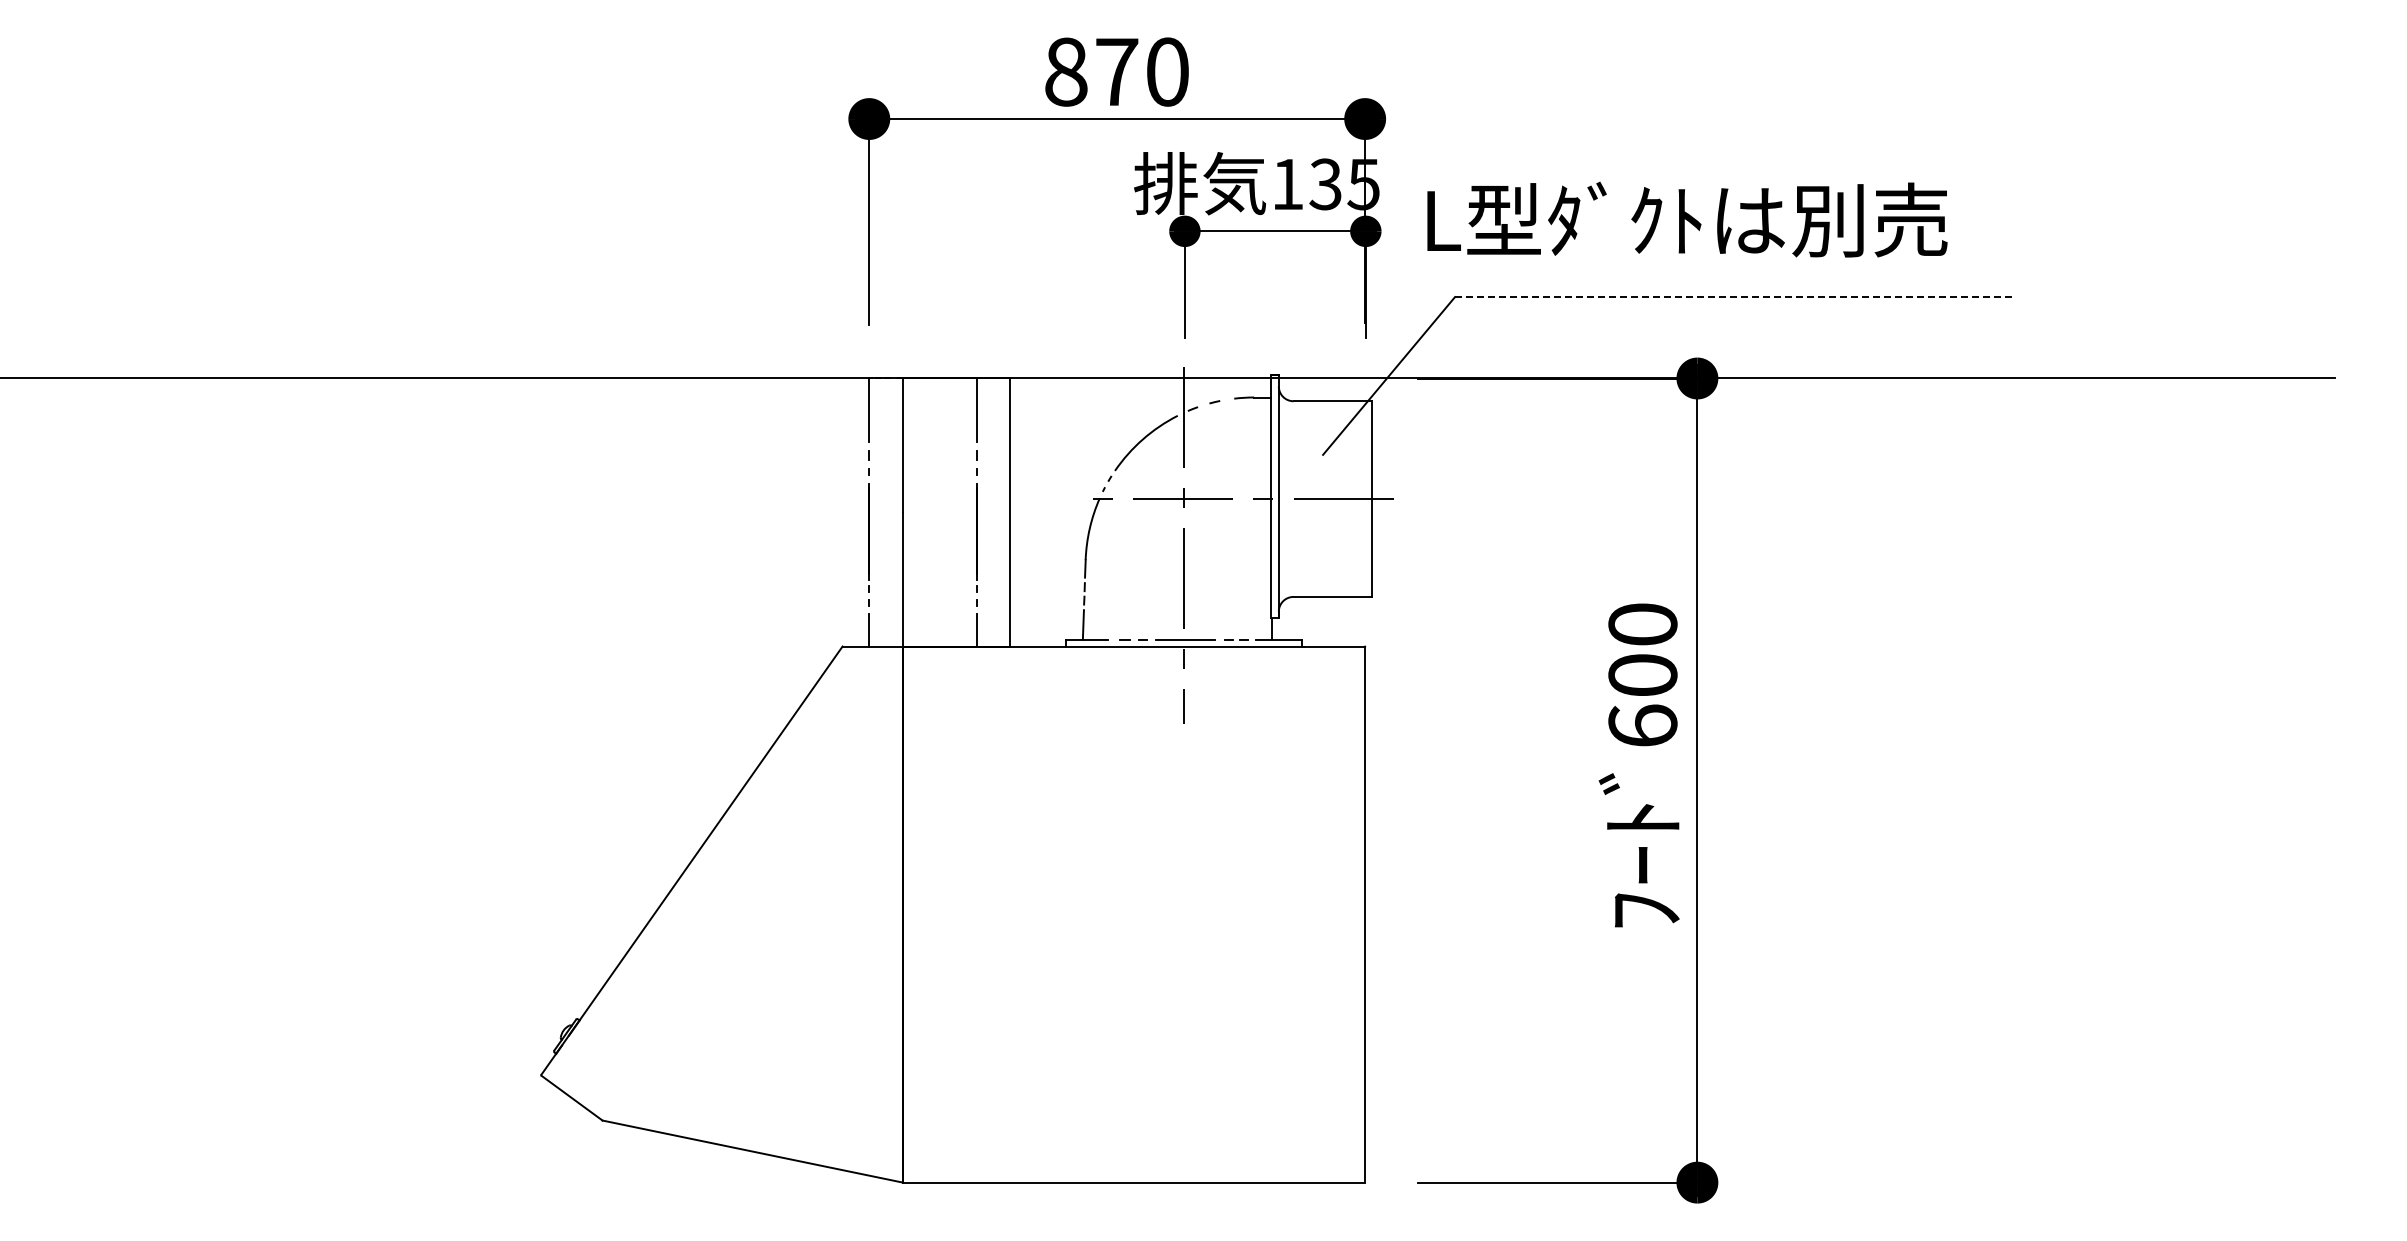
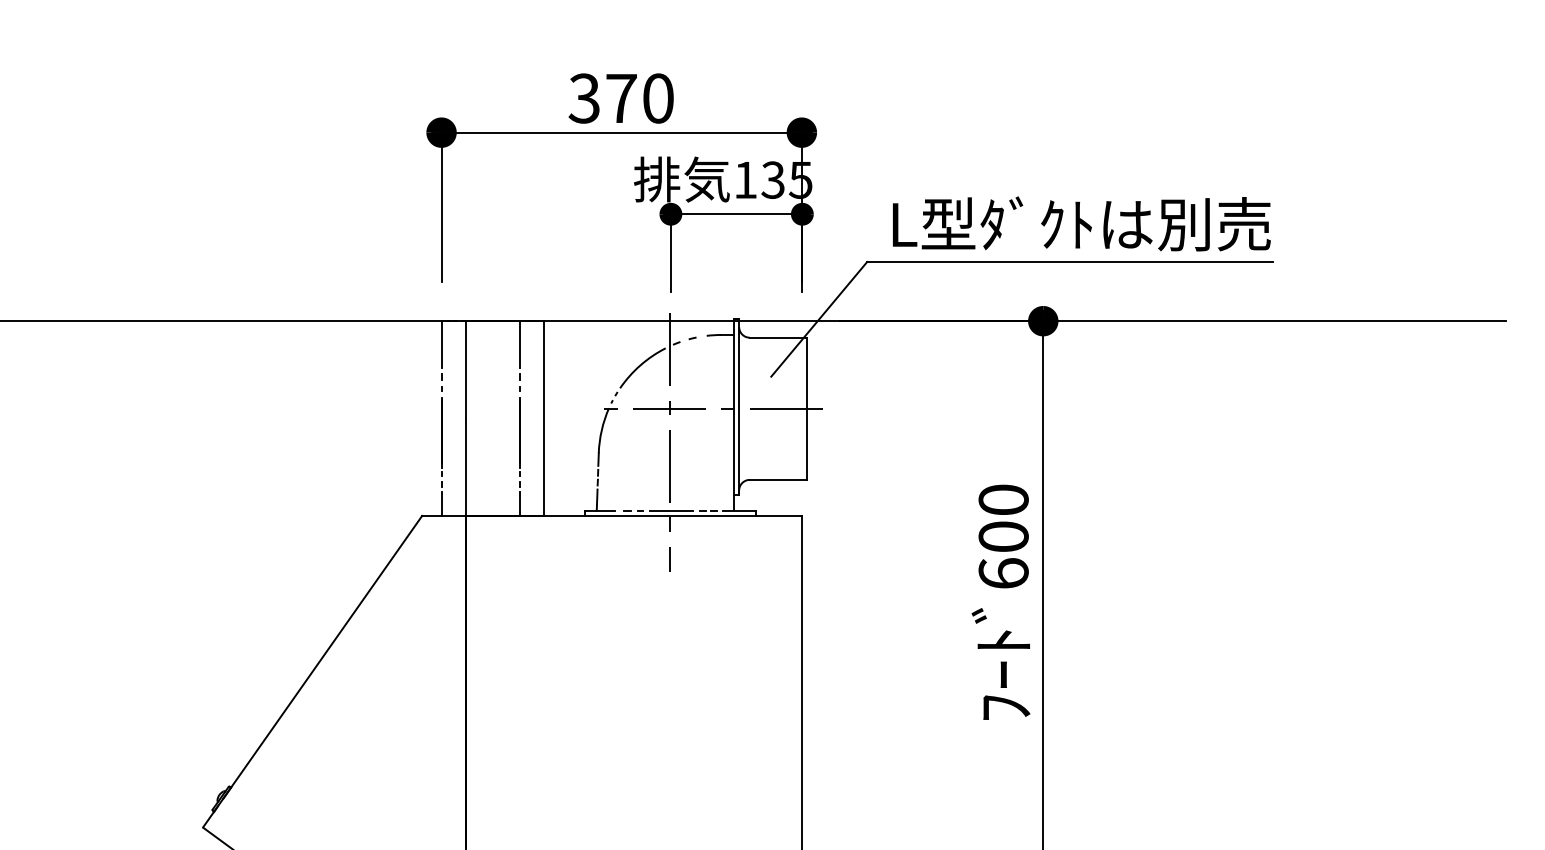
text: (1065, 71) -> (584, 98), 870 -> 370
text: (1687, 219) -> (1081, 223), moved
line: (1735, 297) -> (1070, 262), dashed -> solid

